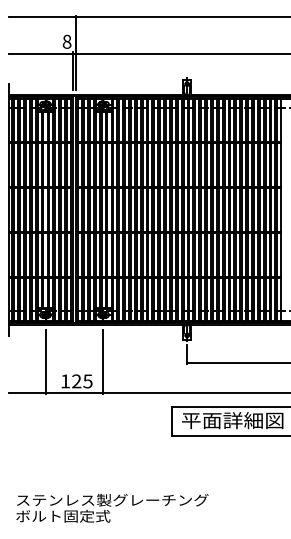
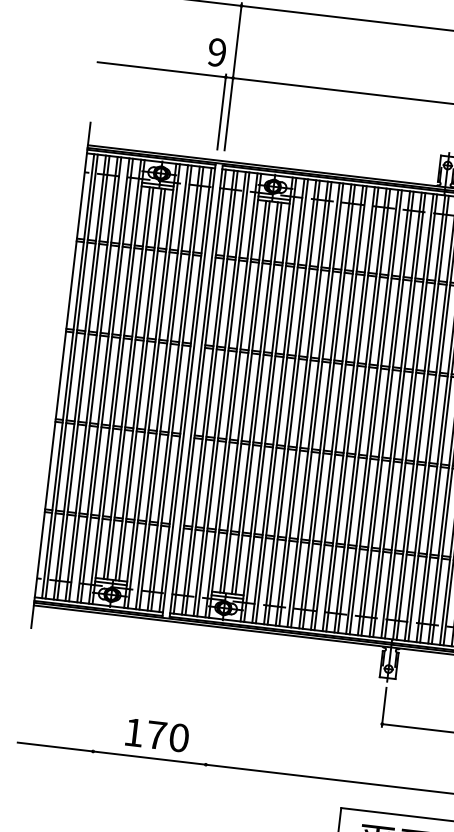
text: (66, 41) -> (216, 51), 8 -> 9
line: (46, 362) -> (100, 690), removed
line: (102, 362) -> (212, 703), removed
text: (82, 381) -> (168, 736), 125 -> 170

